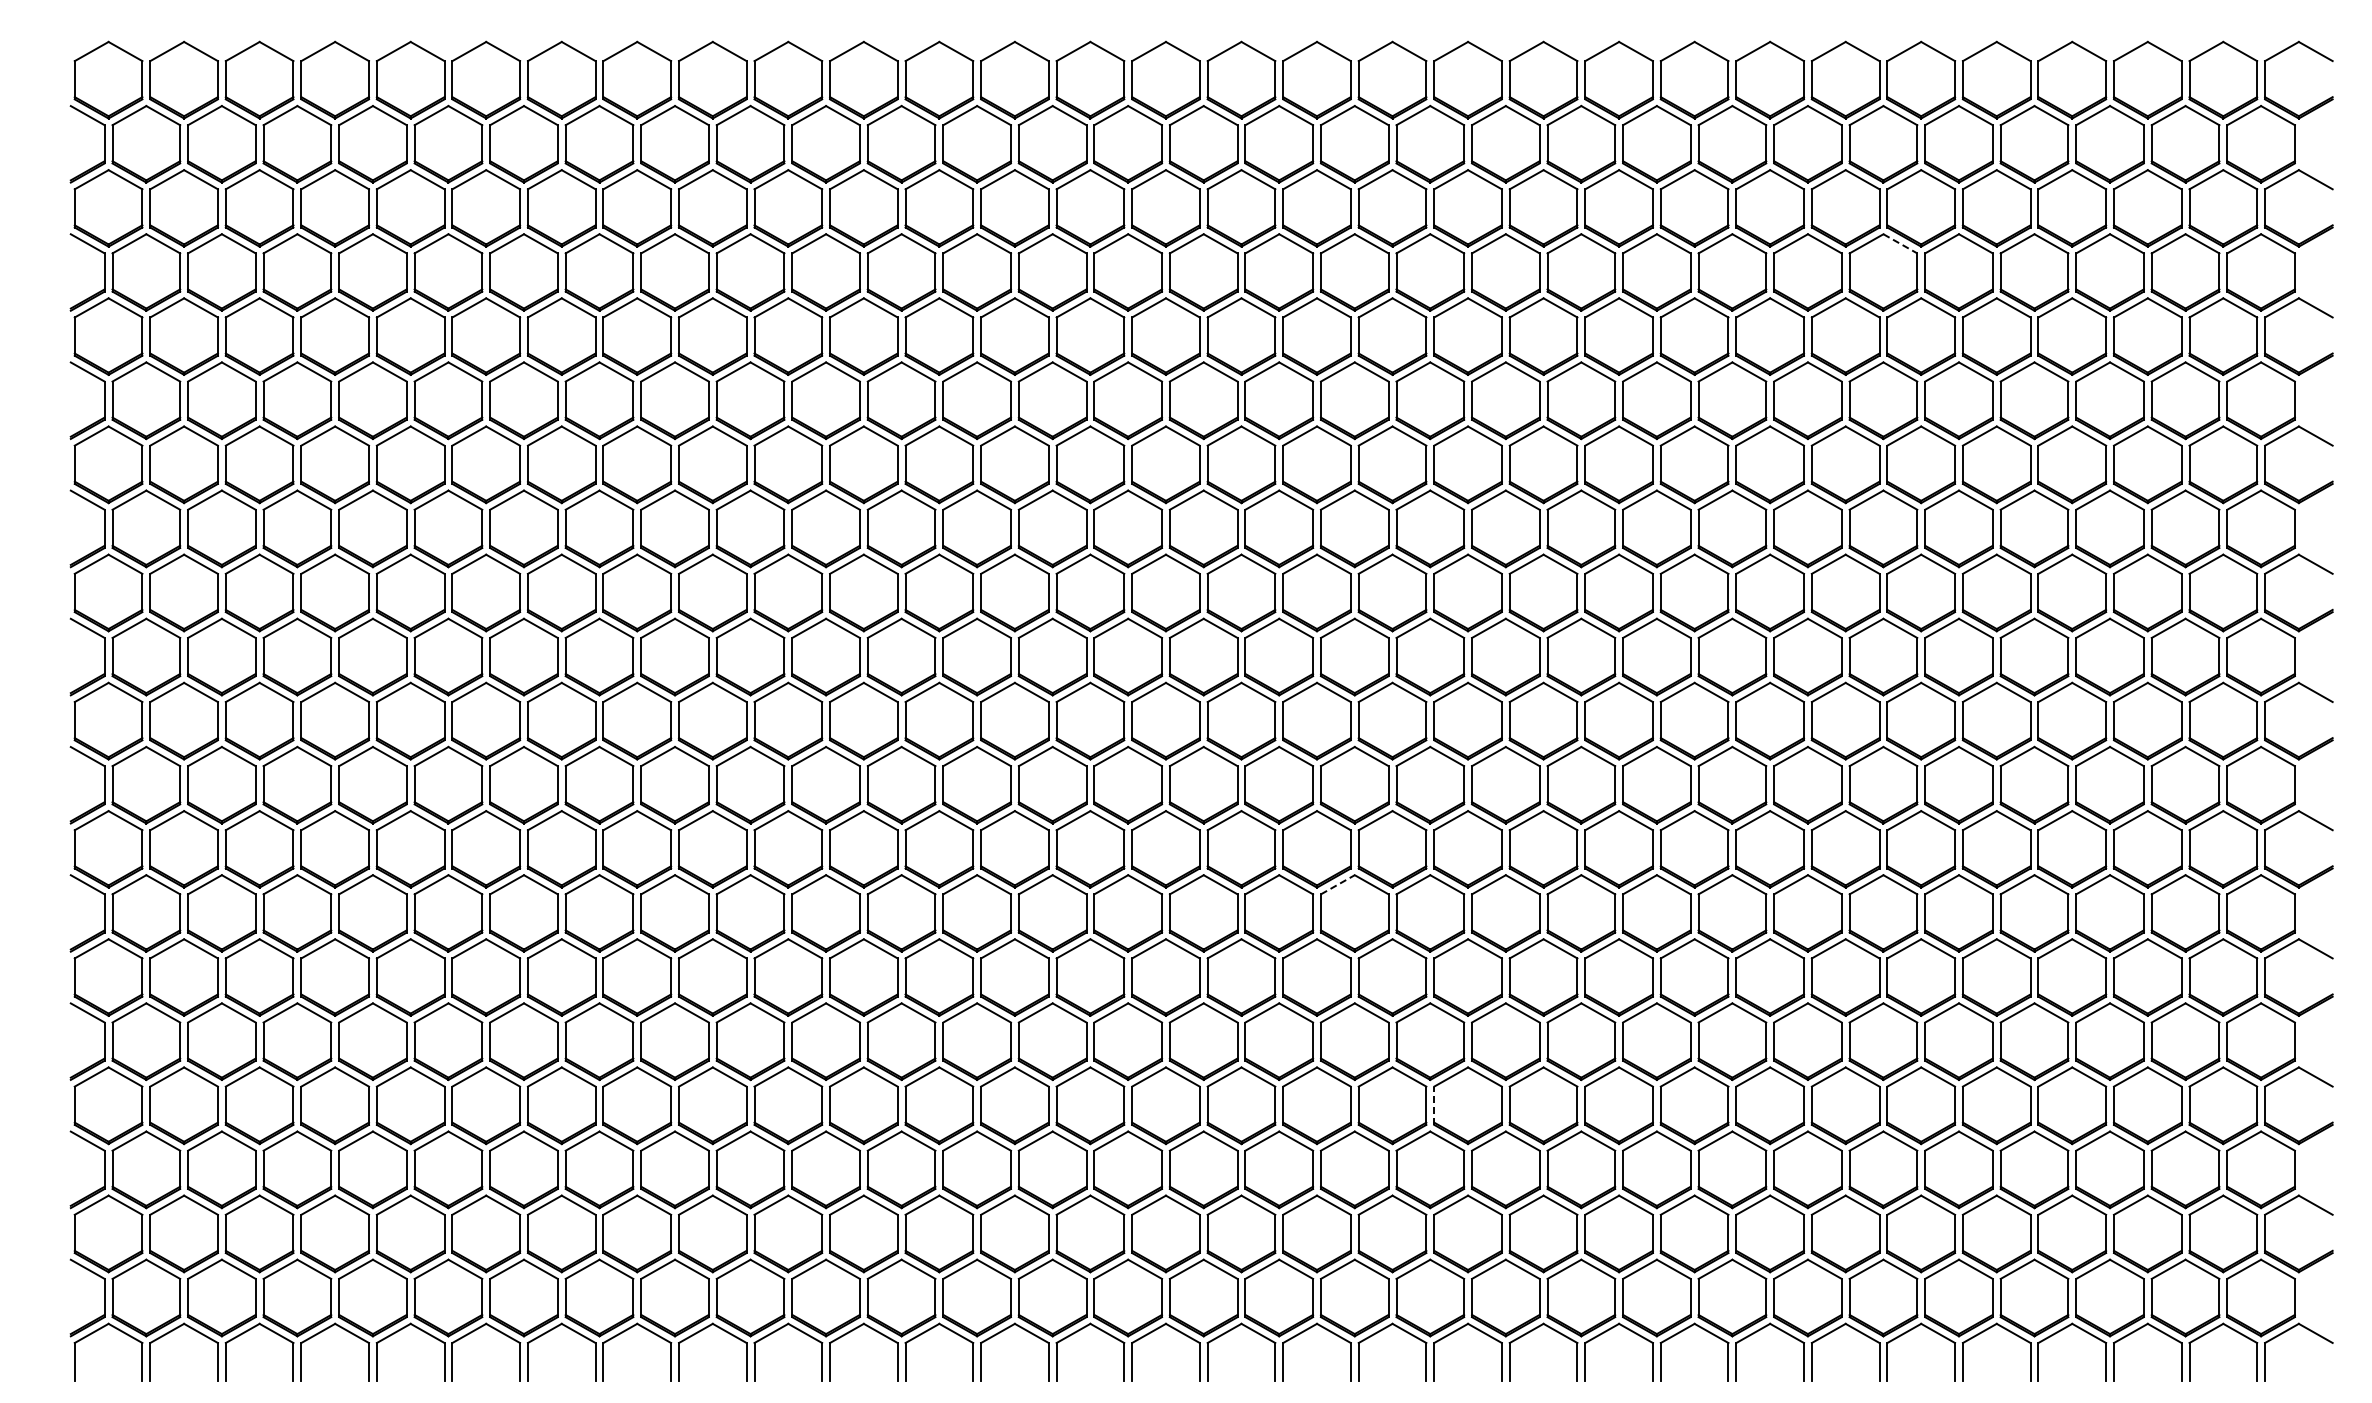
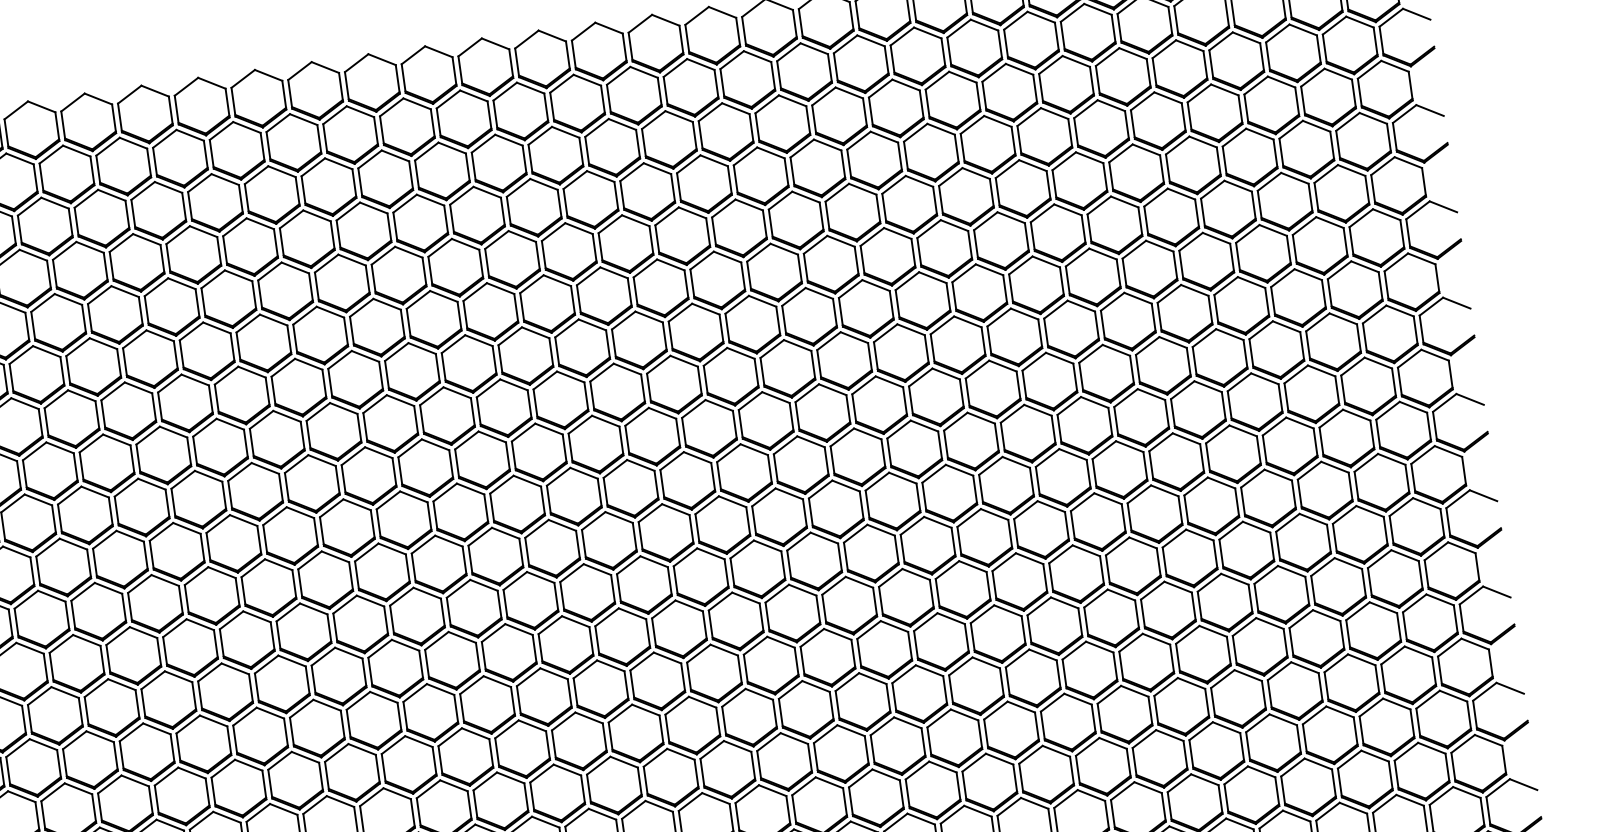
line: (1900, 244) -> (1111, 106), dashed -> solid
line: (1338, 884) -> (756, 645), dashed -> solid
line: (1434, 1105) -> (851, 801), dashed -> solid

